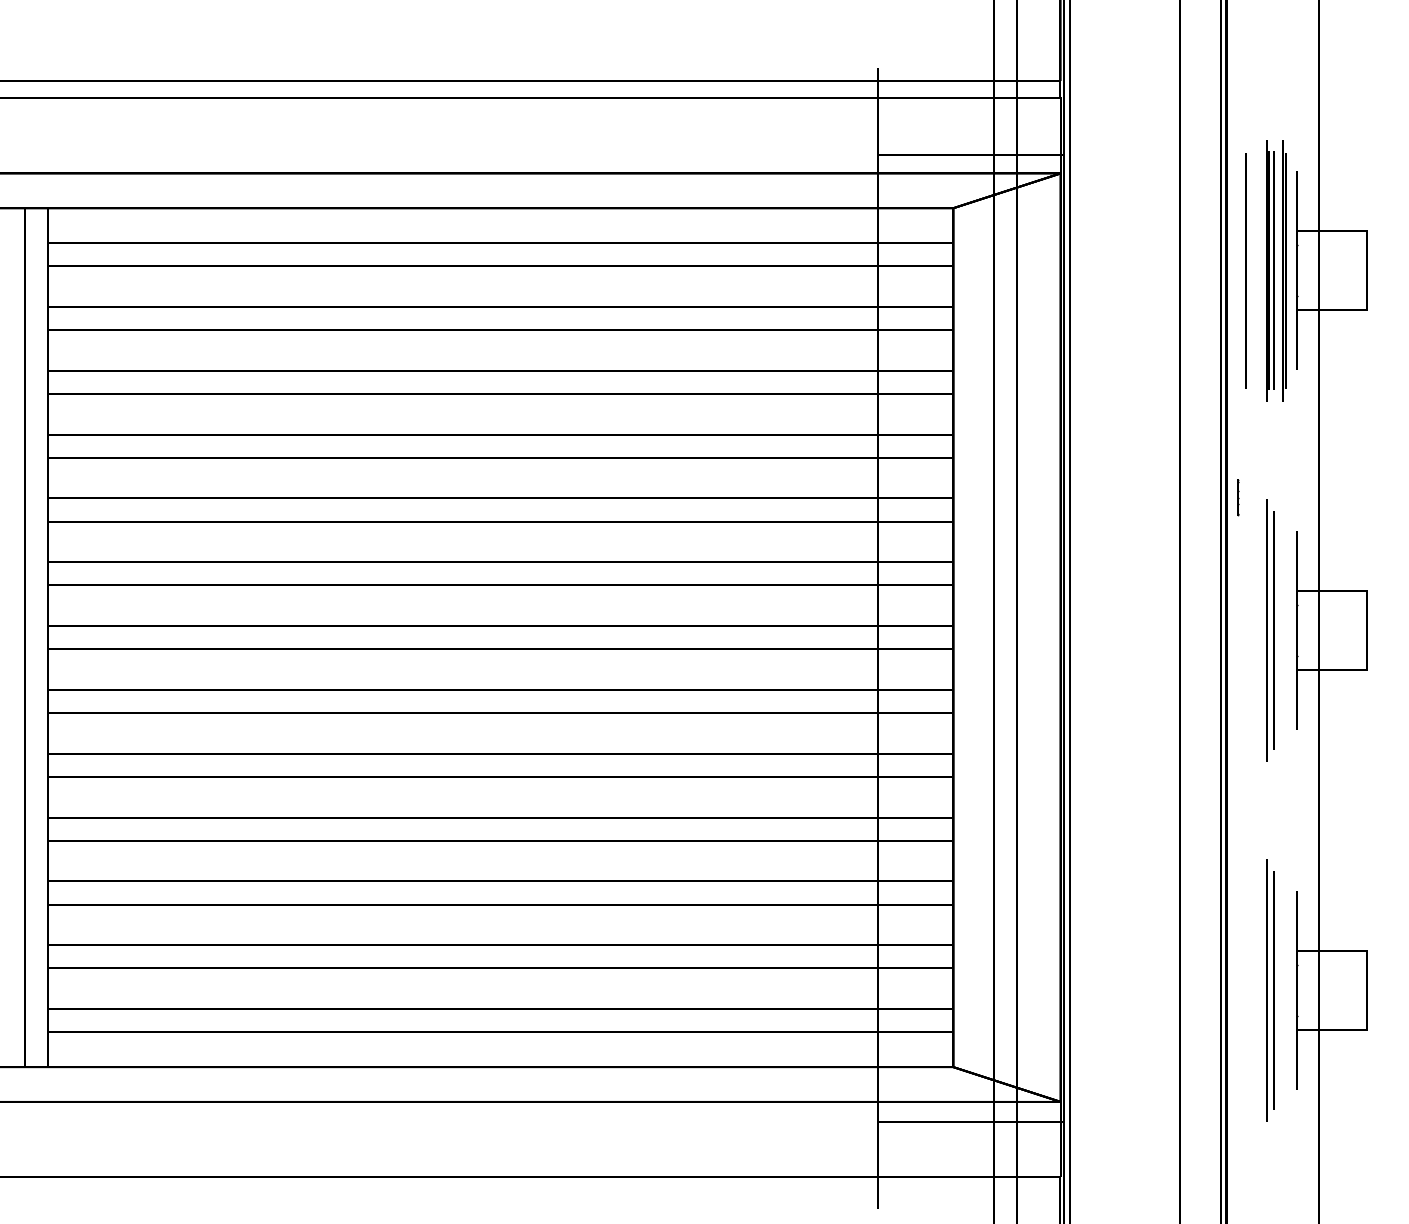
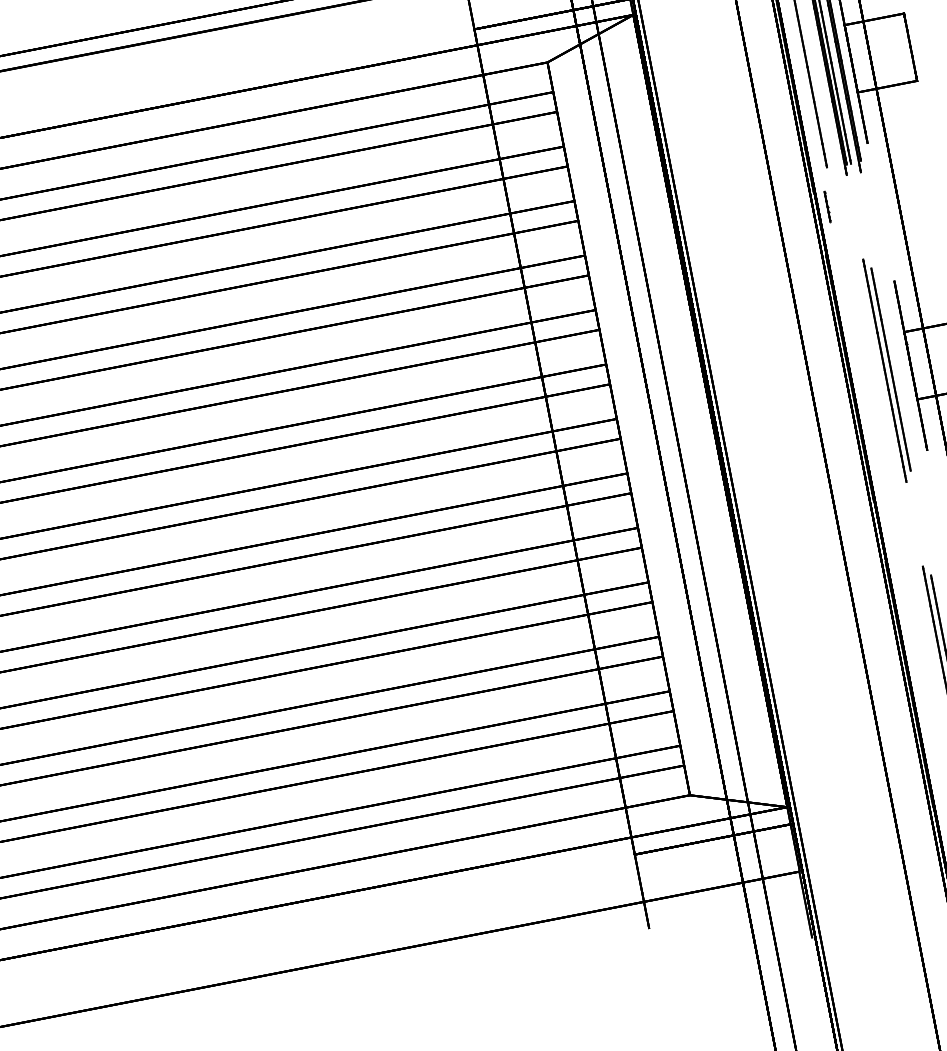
line: (1238, 497) -> (828, 206), moved

